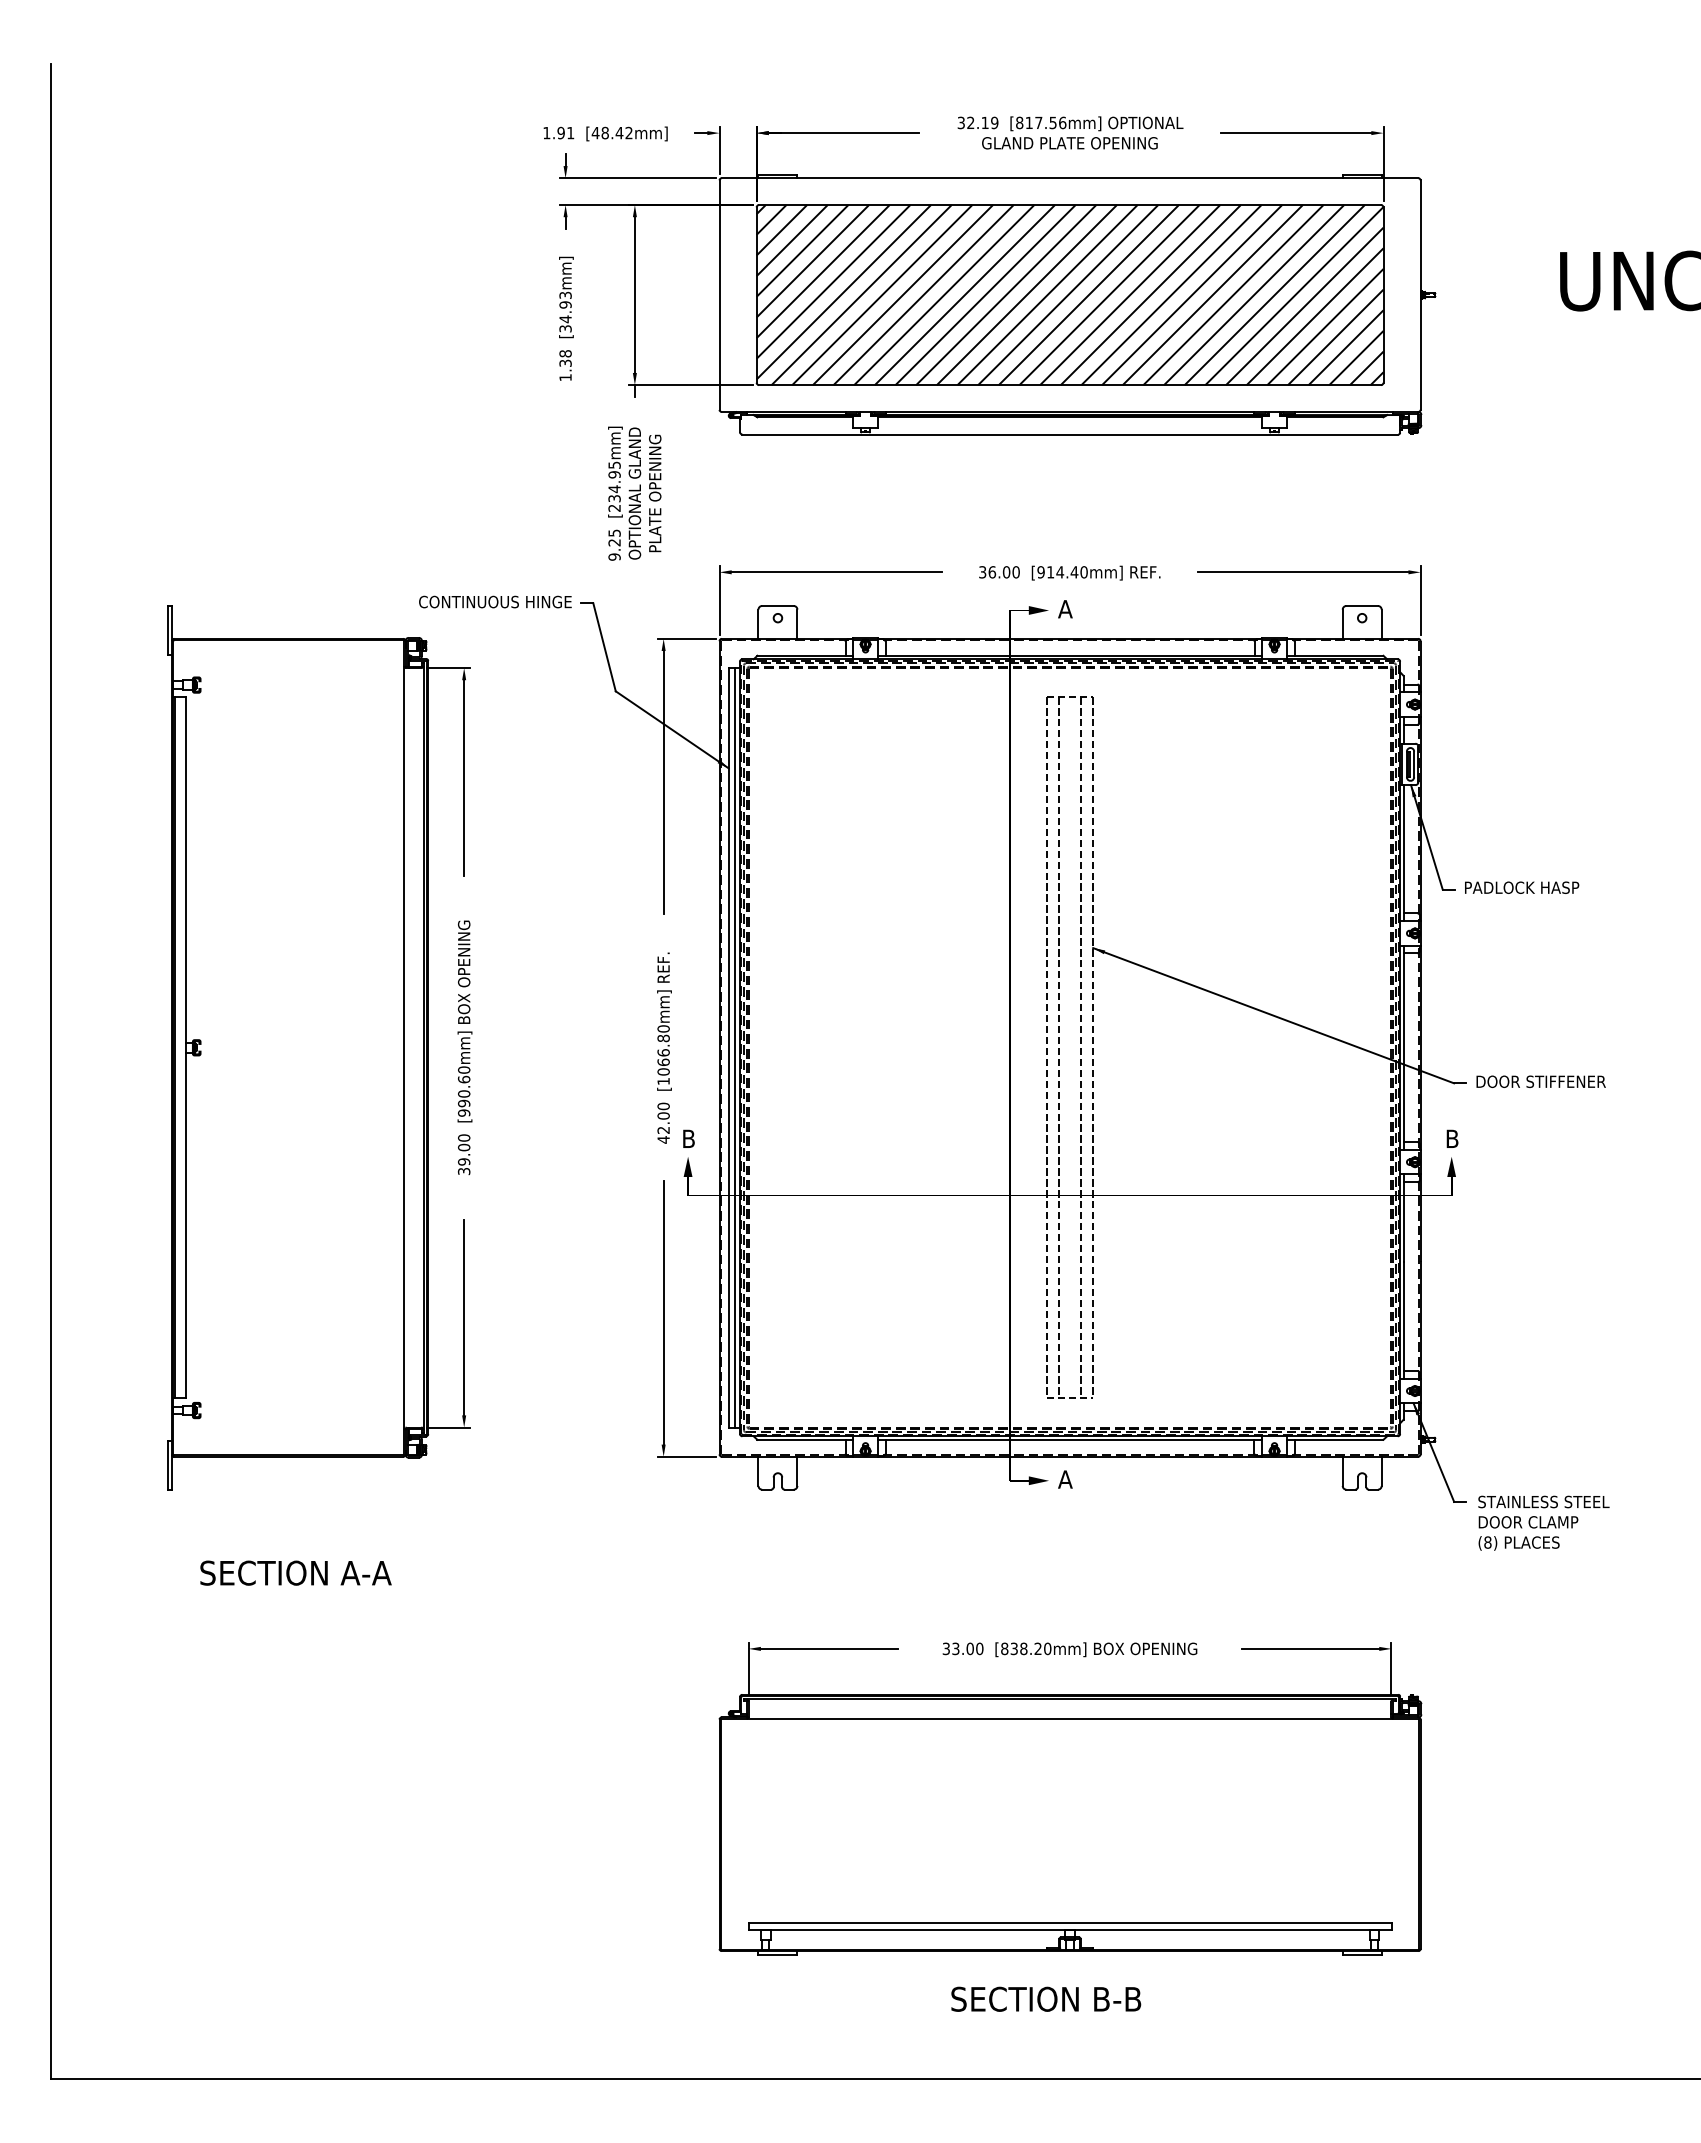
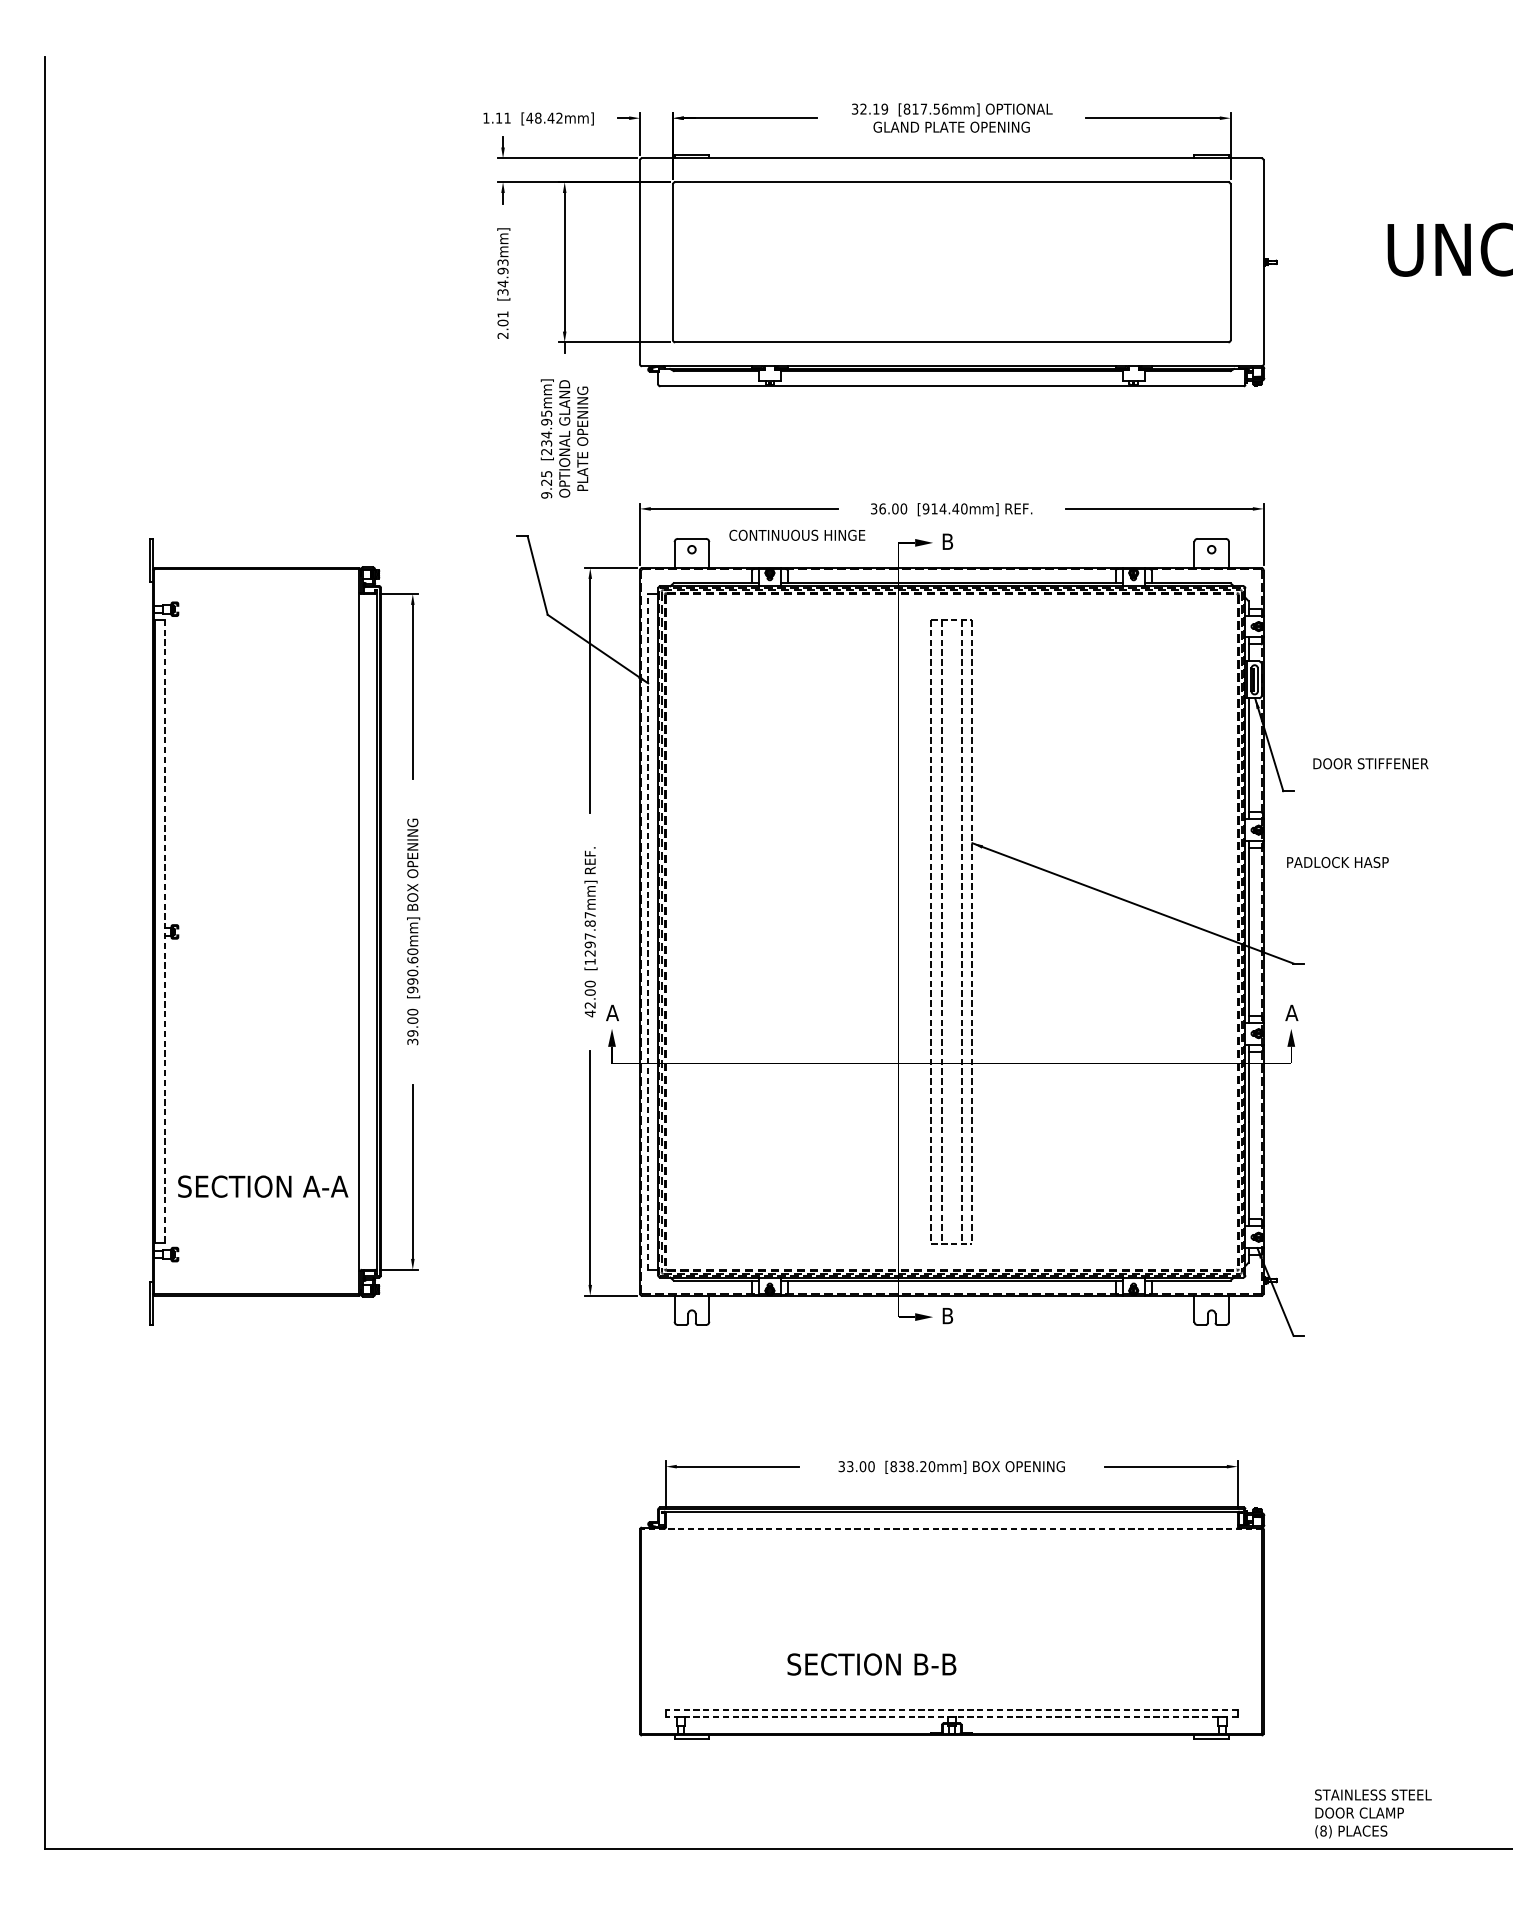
text: (560, 132) -> (498, 117), 1.91 -> 1.11
hatch: (1069, 295) -> (951, 262), removed
text: (565, 365) -> (502, 324), 1.38 -> 2.01
text: (495, 601) -> (797, 534), moved
text: (1065, 609) -> (947, 542), A -> B
text: (1522, 887) -> (1338, 862), moved
line: (185, 1047) -> (164, 931), solid -> dashed
line: (728, 1047) -> (647, 931), solid -> dashed
line: (734, 1047) -> (653, 931), removed
text: (663, 1050) -> (590, 934), [1066.80mm] -> [1297.87mm]
text: (1540, 1081) -> (1370, 763), moved
text: (688, 1138) -> (612, 1012), B -> A
text: (1452, 1138) -> (1292, 1012), B -> A
text: (1065, 1479) -> (947, 1315), A -> B
text: (1543, 1522) -> (1372, 1813), moved
text: (295, 1572) -> (262, 1186), moved
line: (1069, 1718) -> (951, 1528), solid -> dashed
line: (1069, 1922) -> (951, 1710), solid -> dashed
line: (1069, 1930) -> (951, 1717), solid -> dashed
text: (1046, 1998) -> (872, 1663), moved

